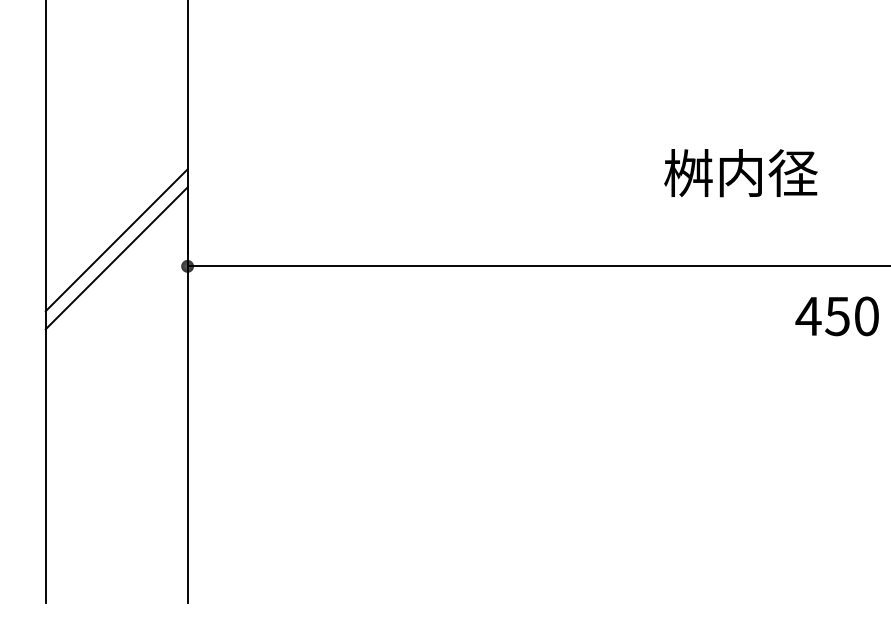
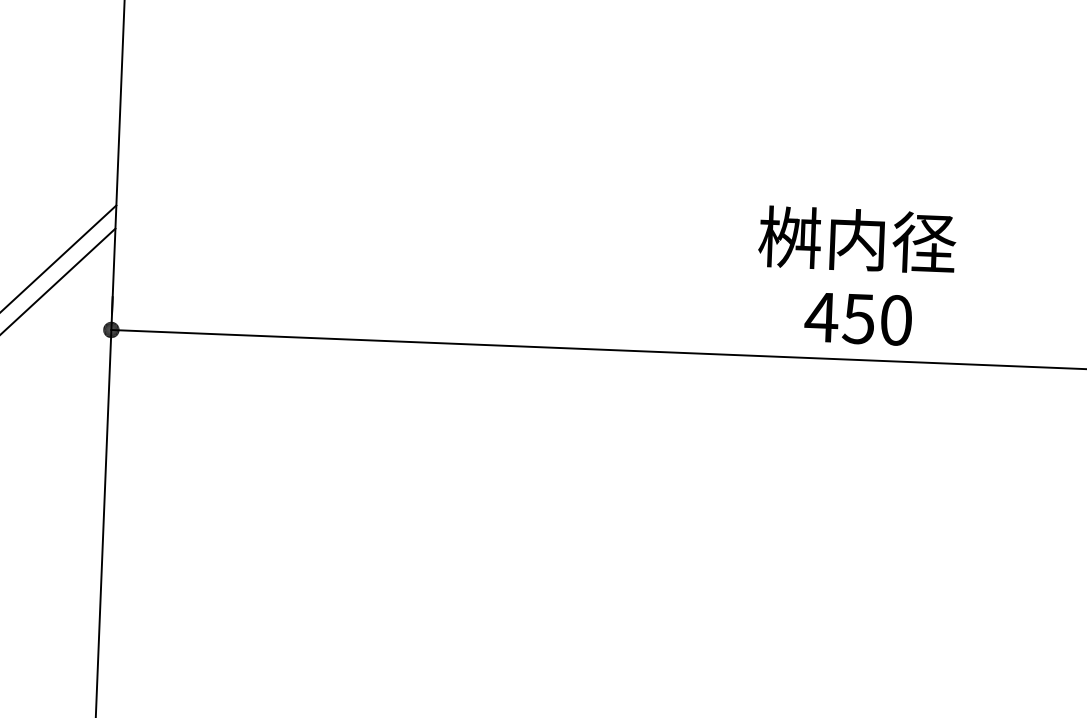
text: (740, 173) -> (856, 240), moved
text: (836, 316) -> (857, 318), moved

